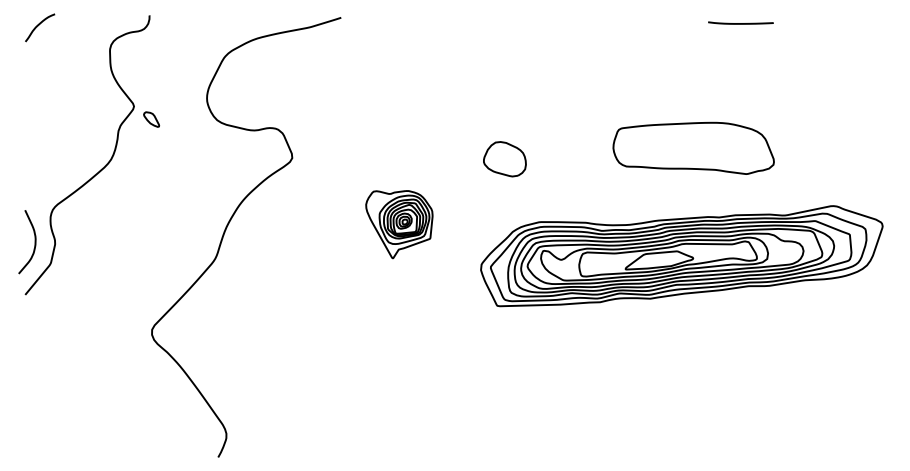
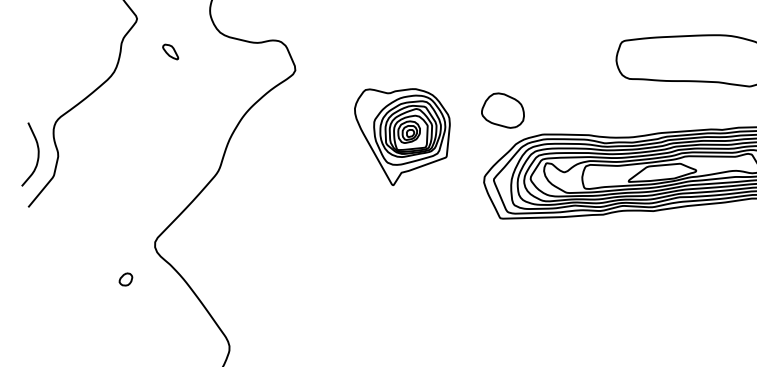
part: (151, 119) -> (170, 51), moved
part: (504, 159) -> (502, 110), moved
part: (399, 224) -> (402, 136), size x1.43
part: (122, 366) -> (125, 278), added

